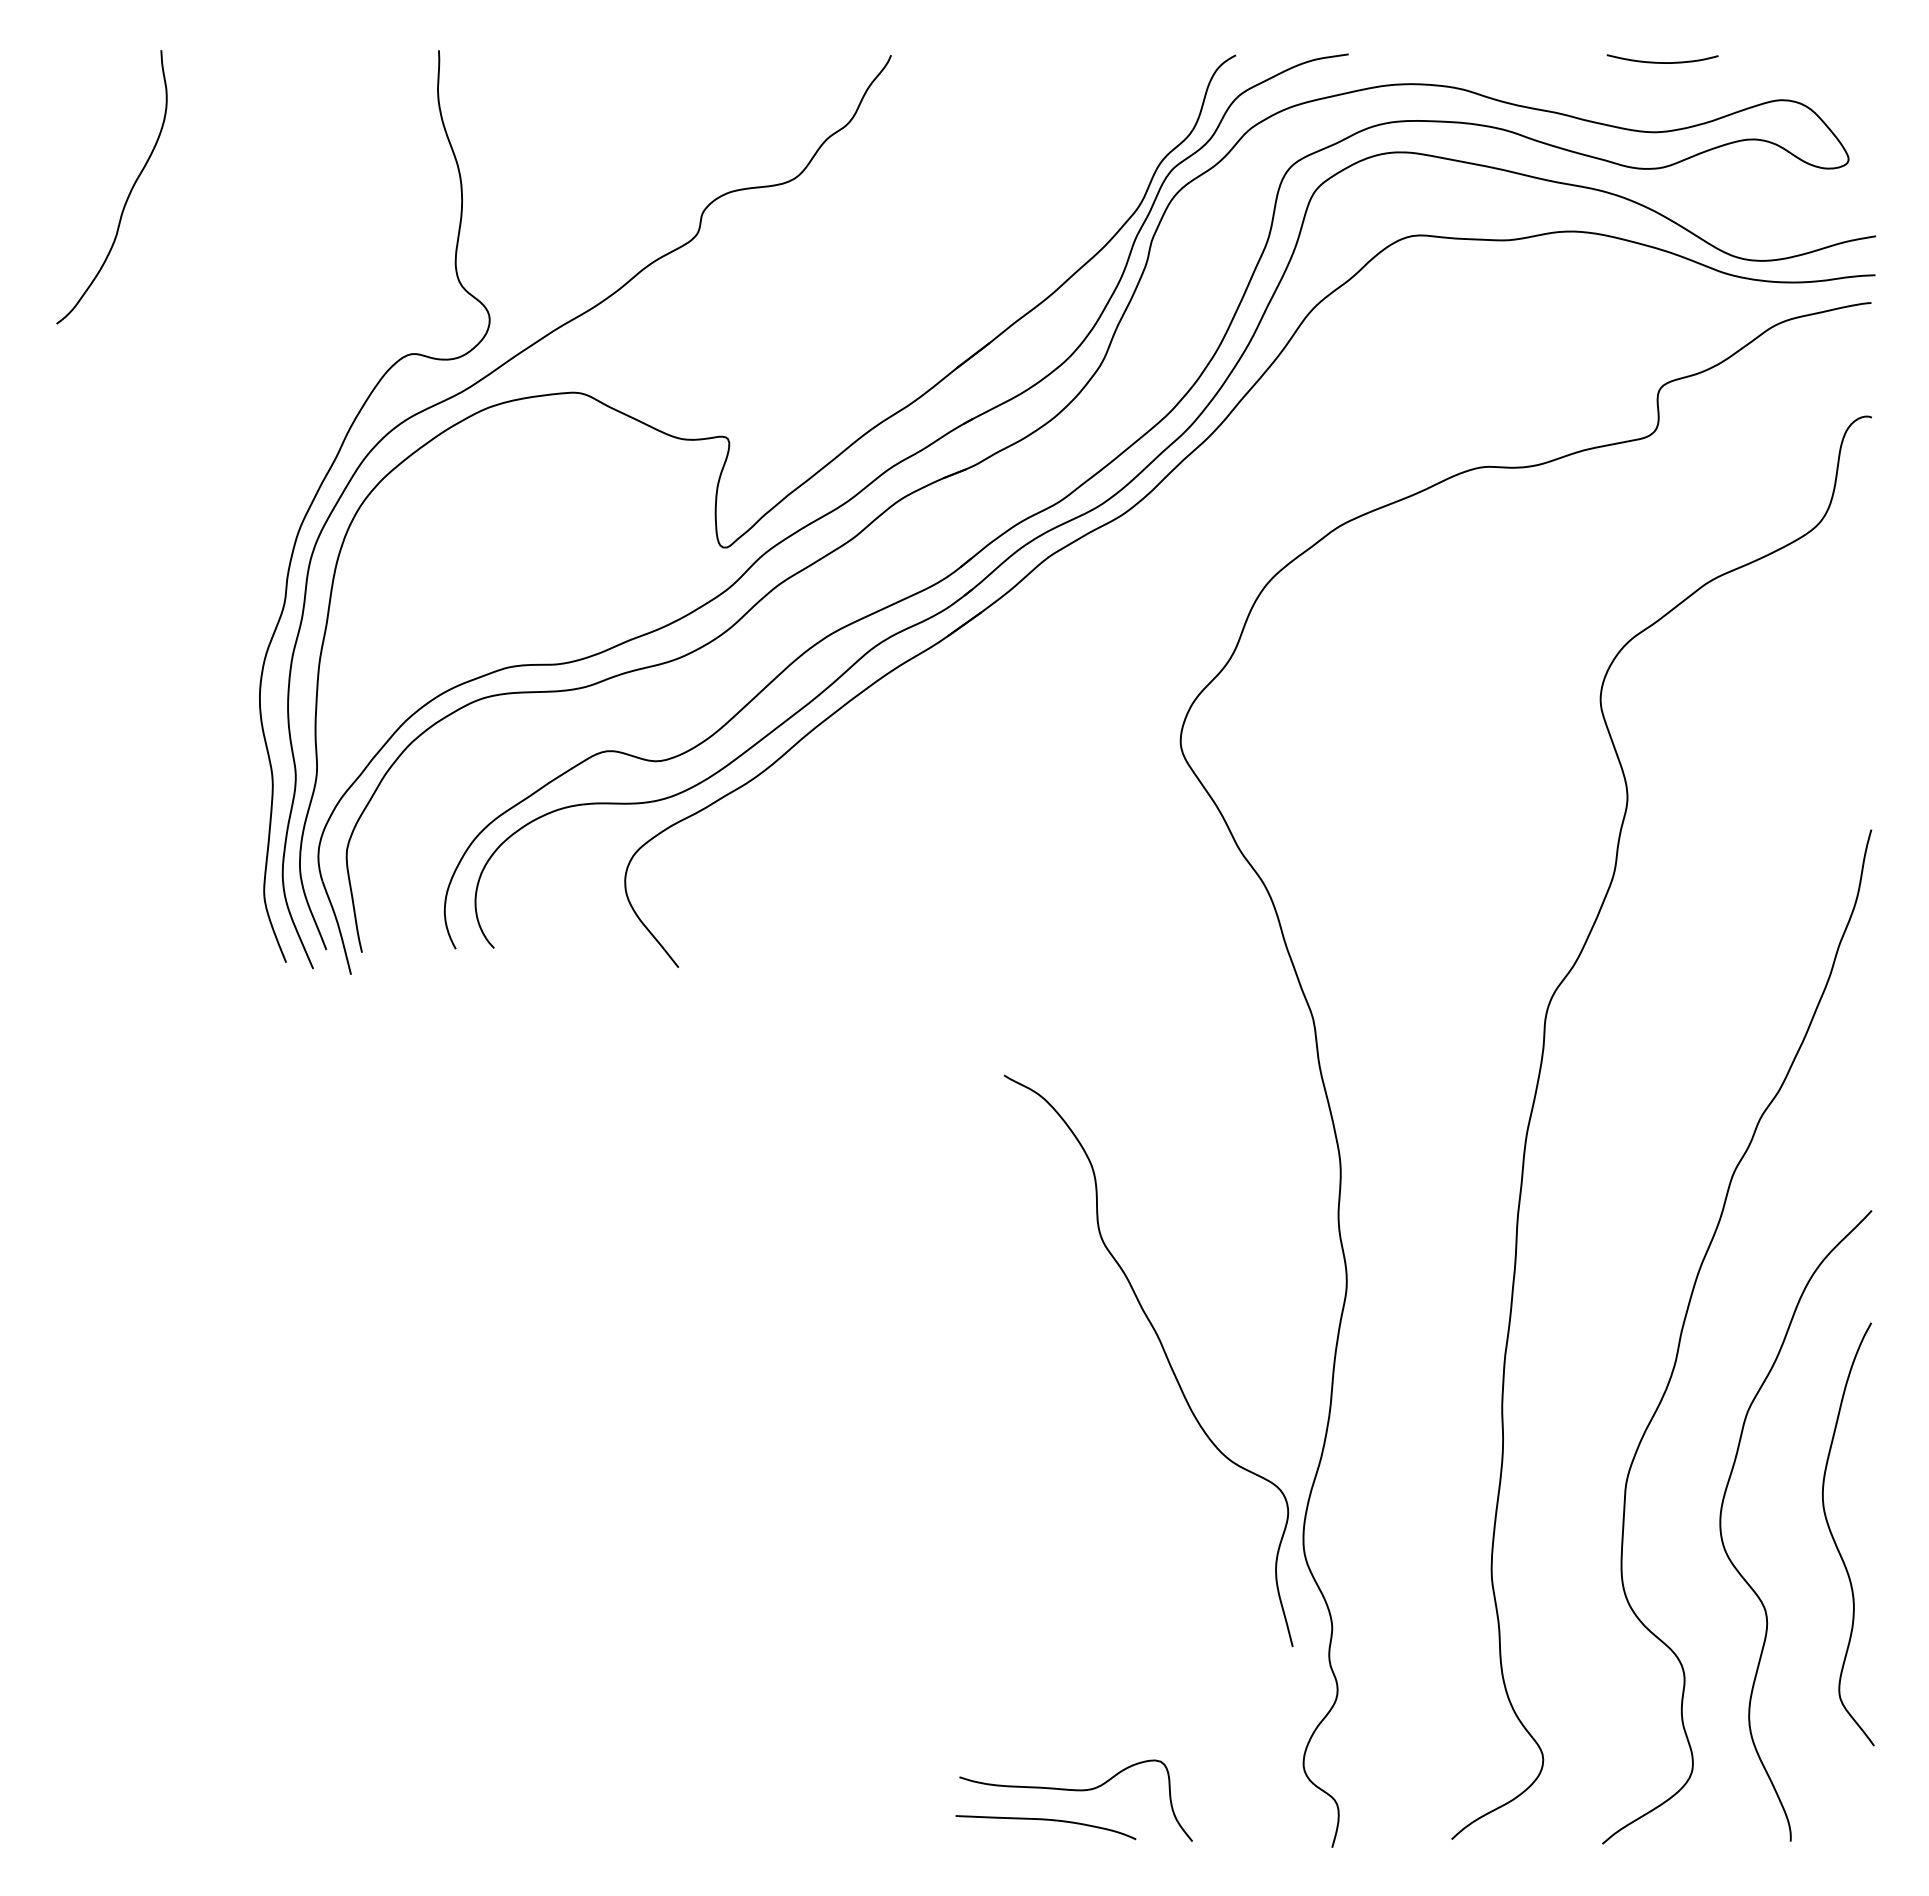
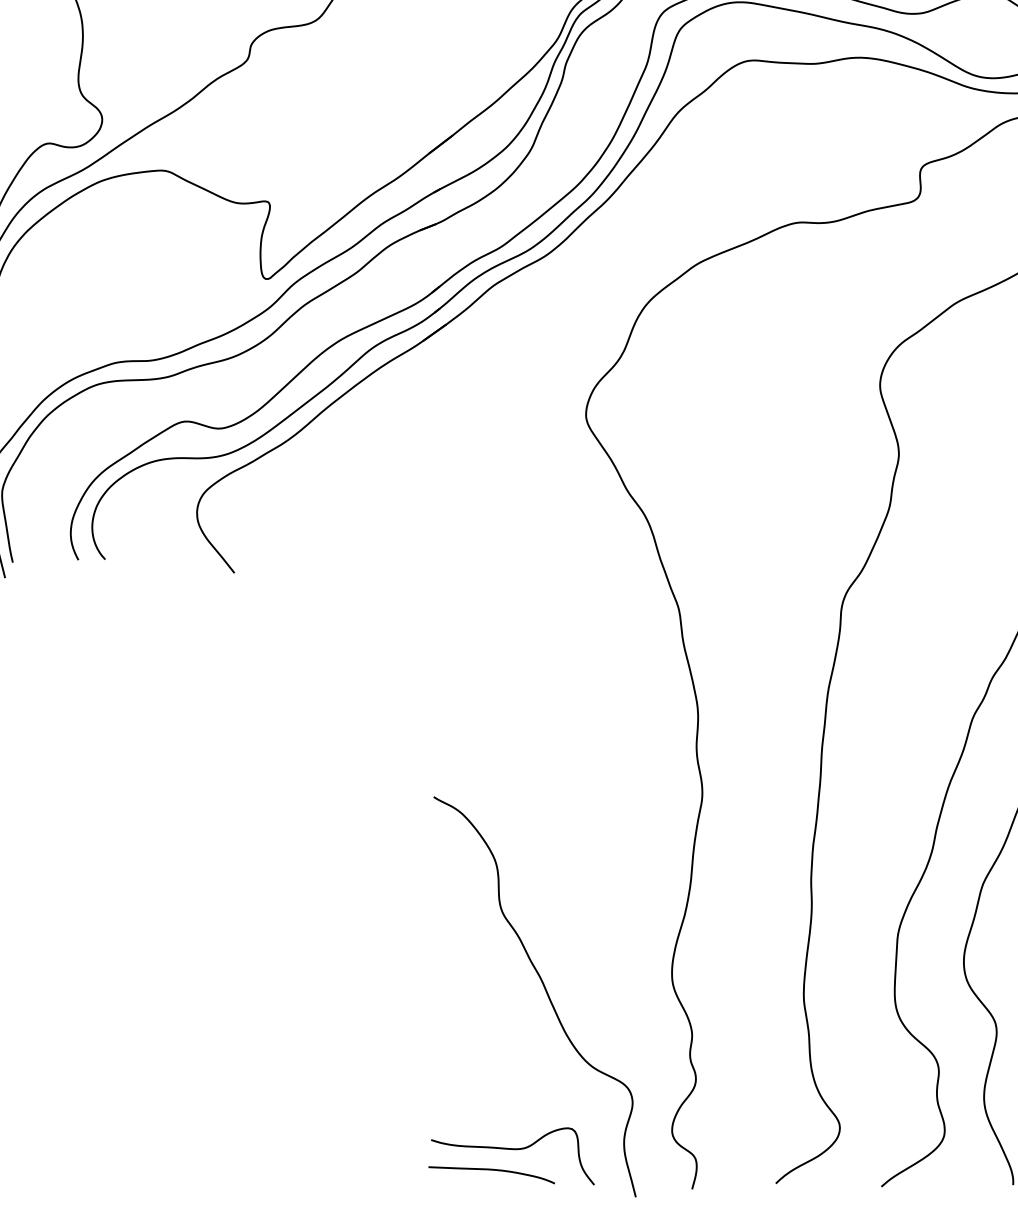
curve: (1164, 1354) -> (546, 992), moved

